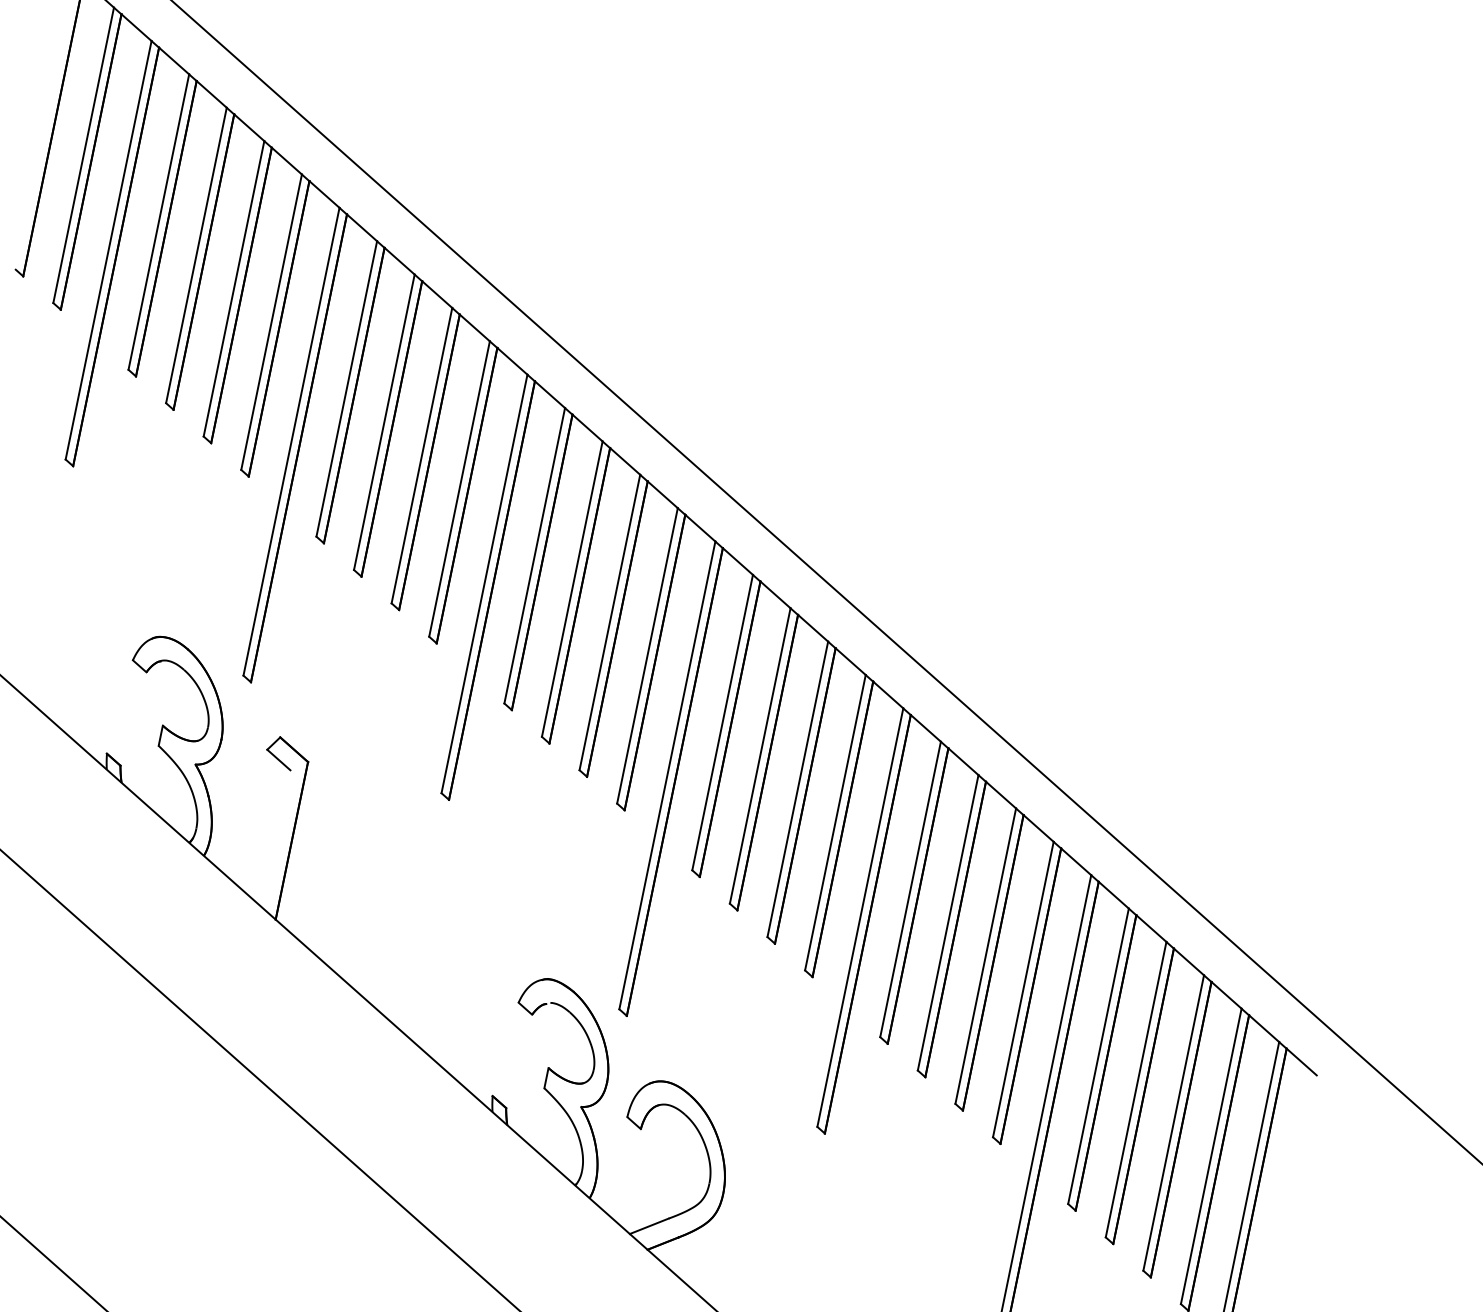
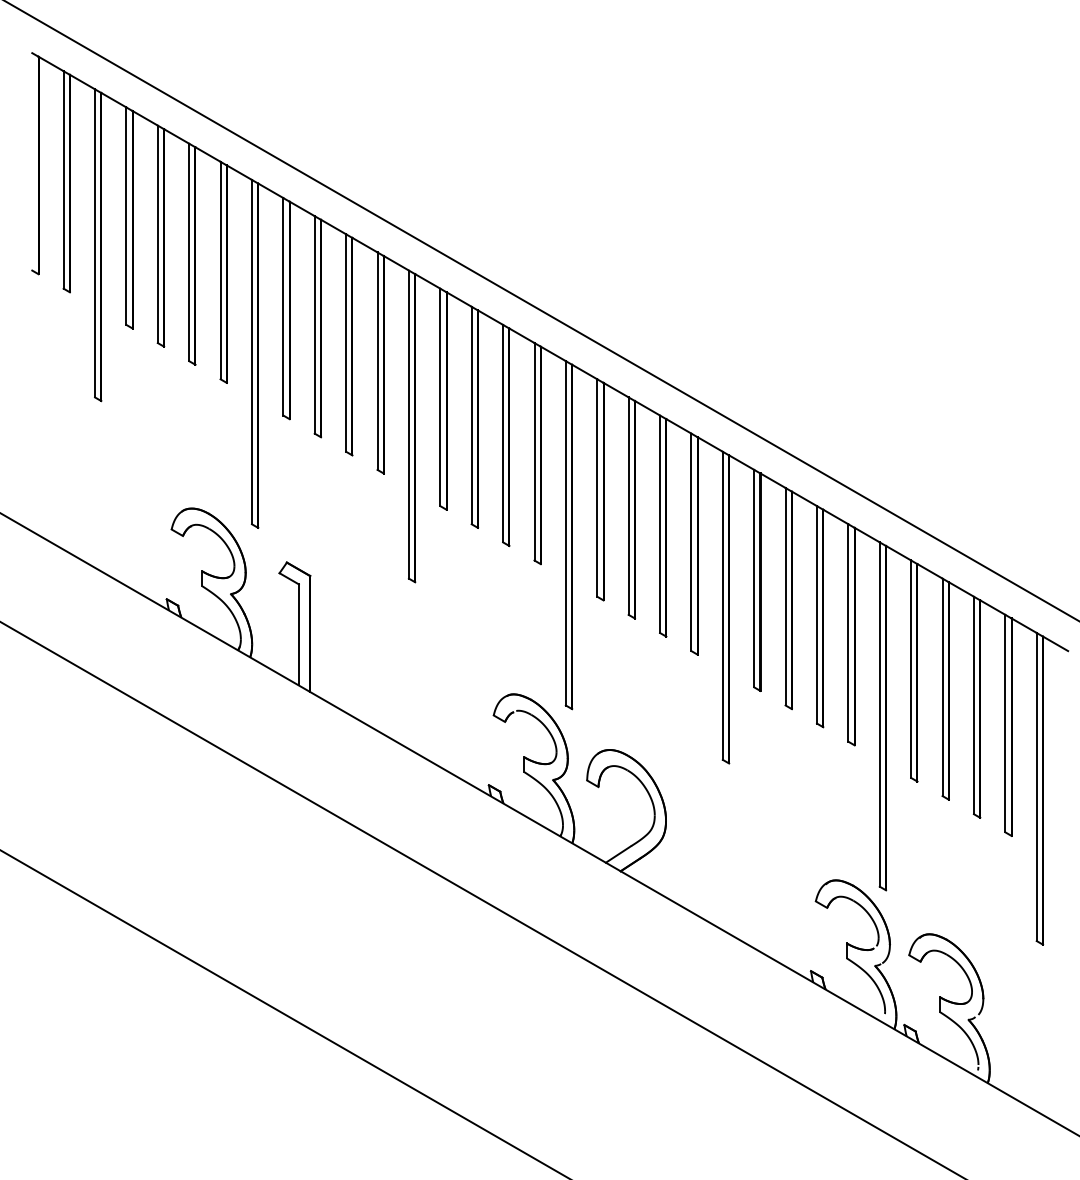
line: (275, 838) -> (298, 634), added

